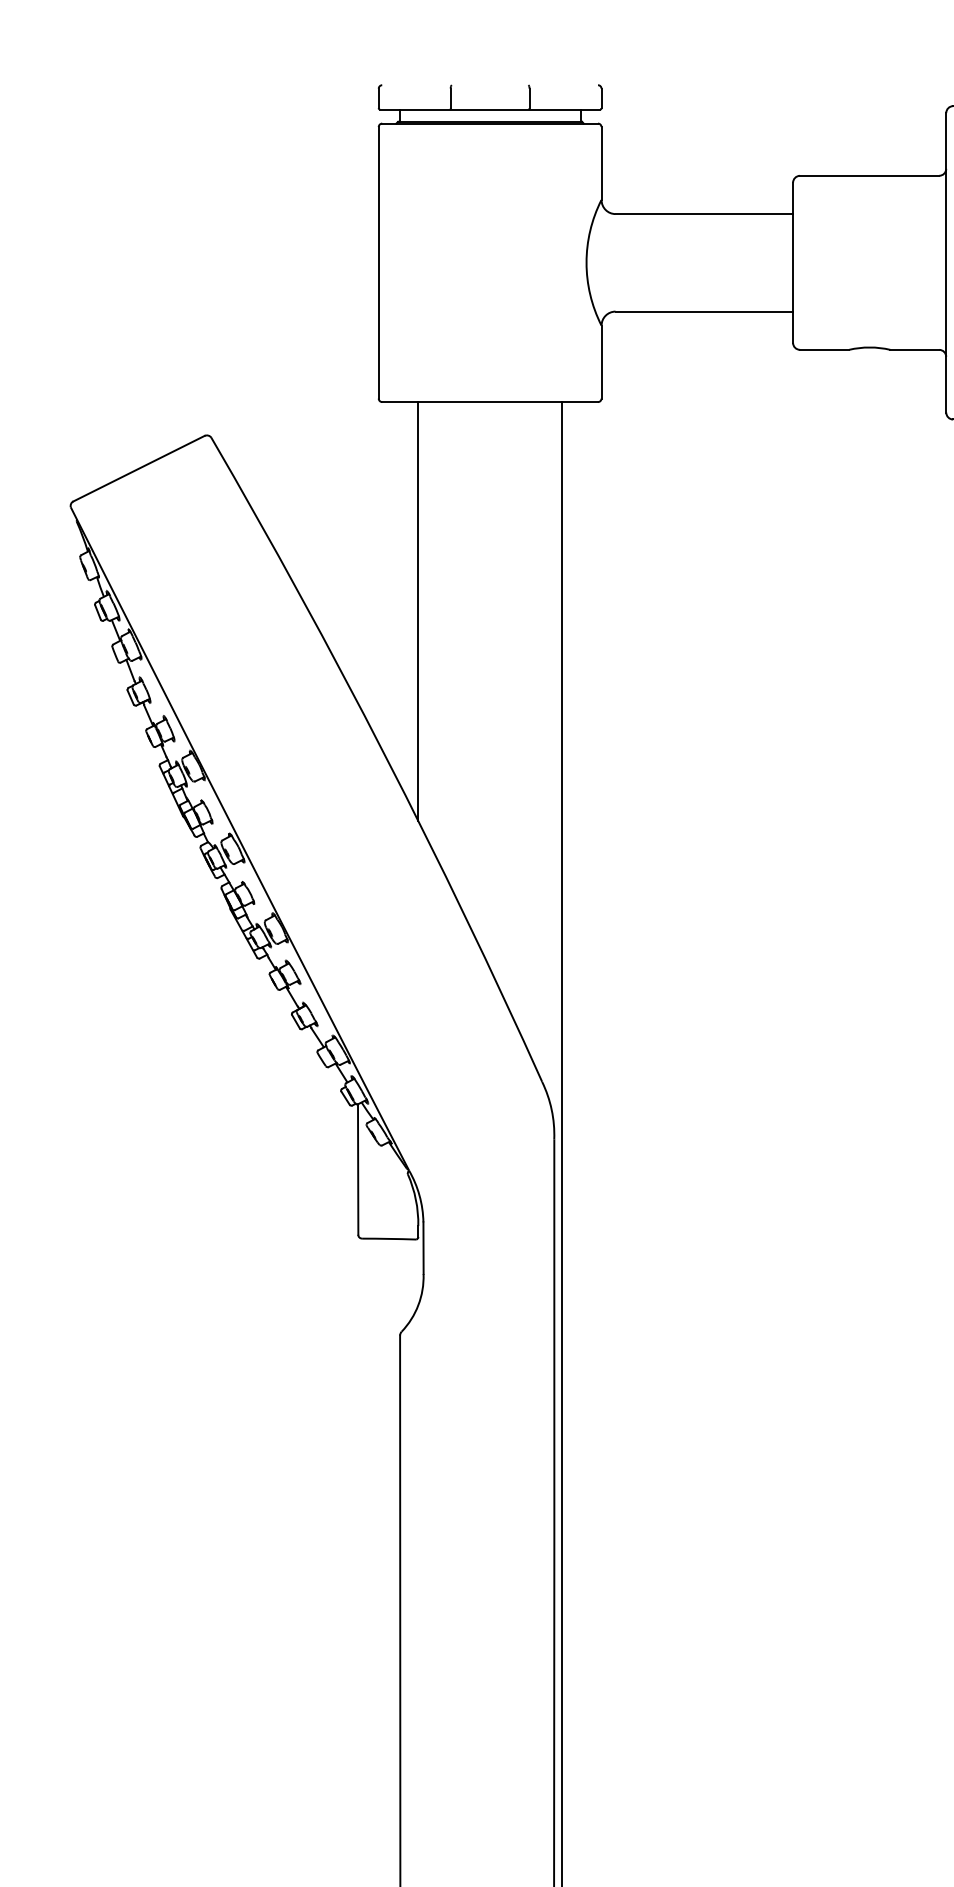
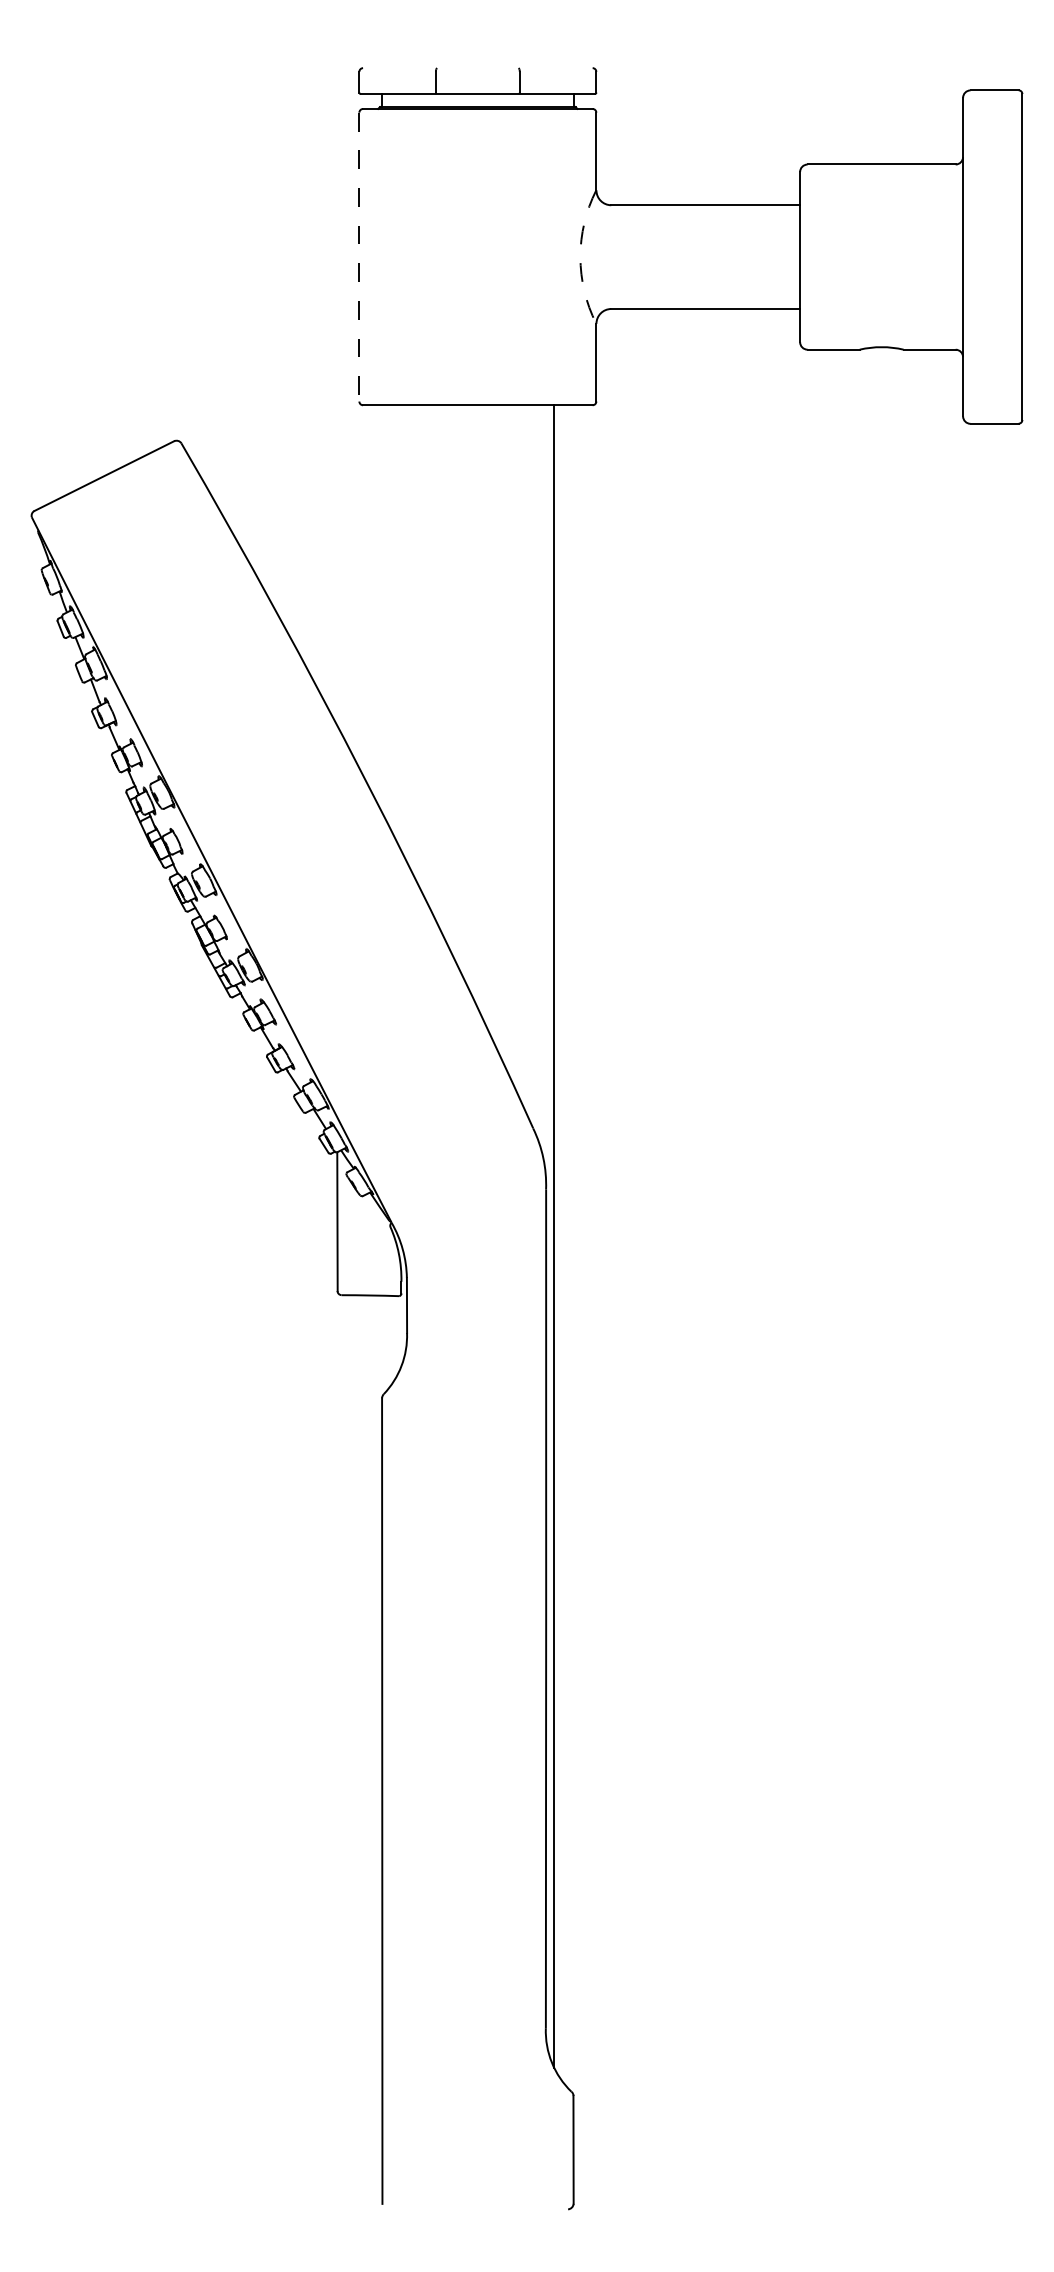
line: (378, 263) -> (359, 257), solid -> dashed
arc: (586, 263) -> (580, 257), solid -> dashed
line: (418, 611) -> (401, 627), removed

